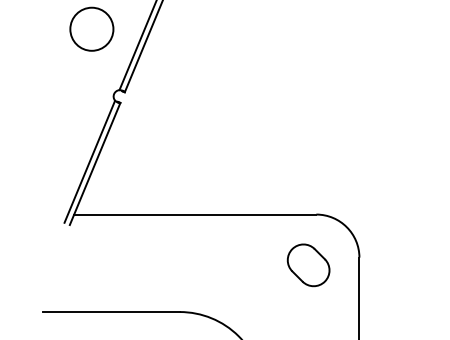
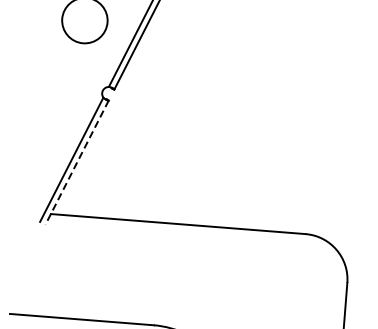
line: (94, 164) -> (76, 163), solid -> dashed
part: (308, 265) -> (293, 286), removed

